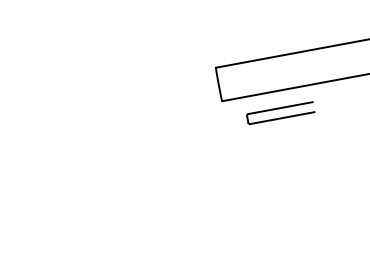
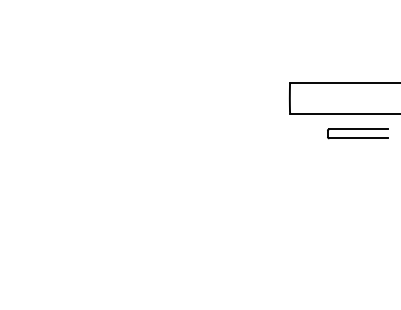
part: (279, 113) -> (357, 133), moved

